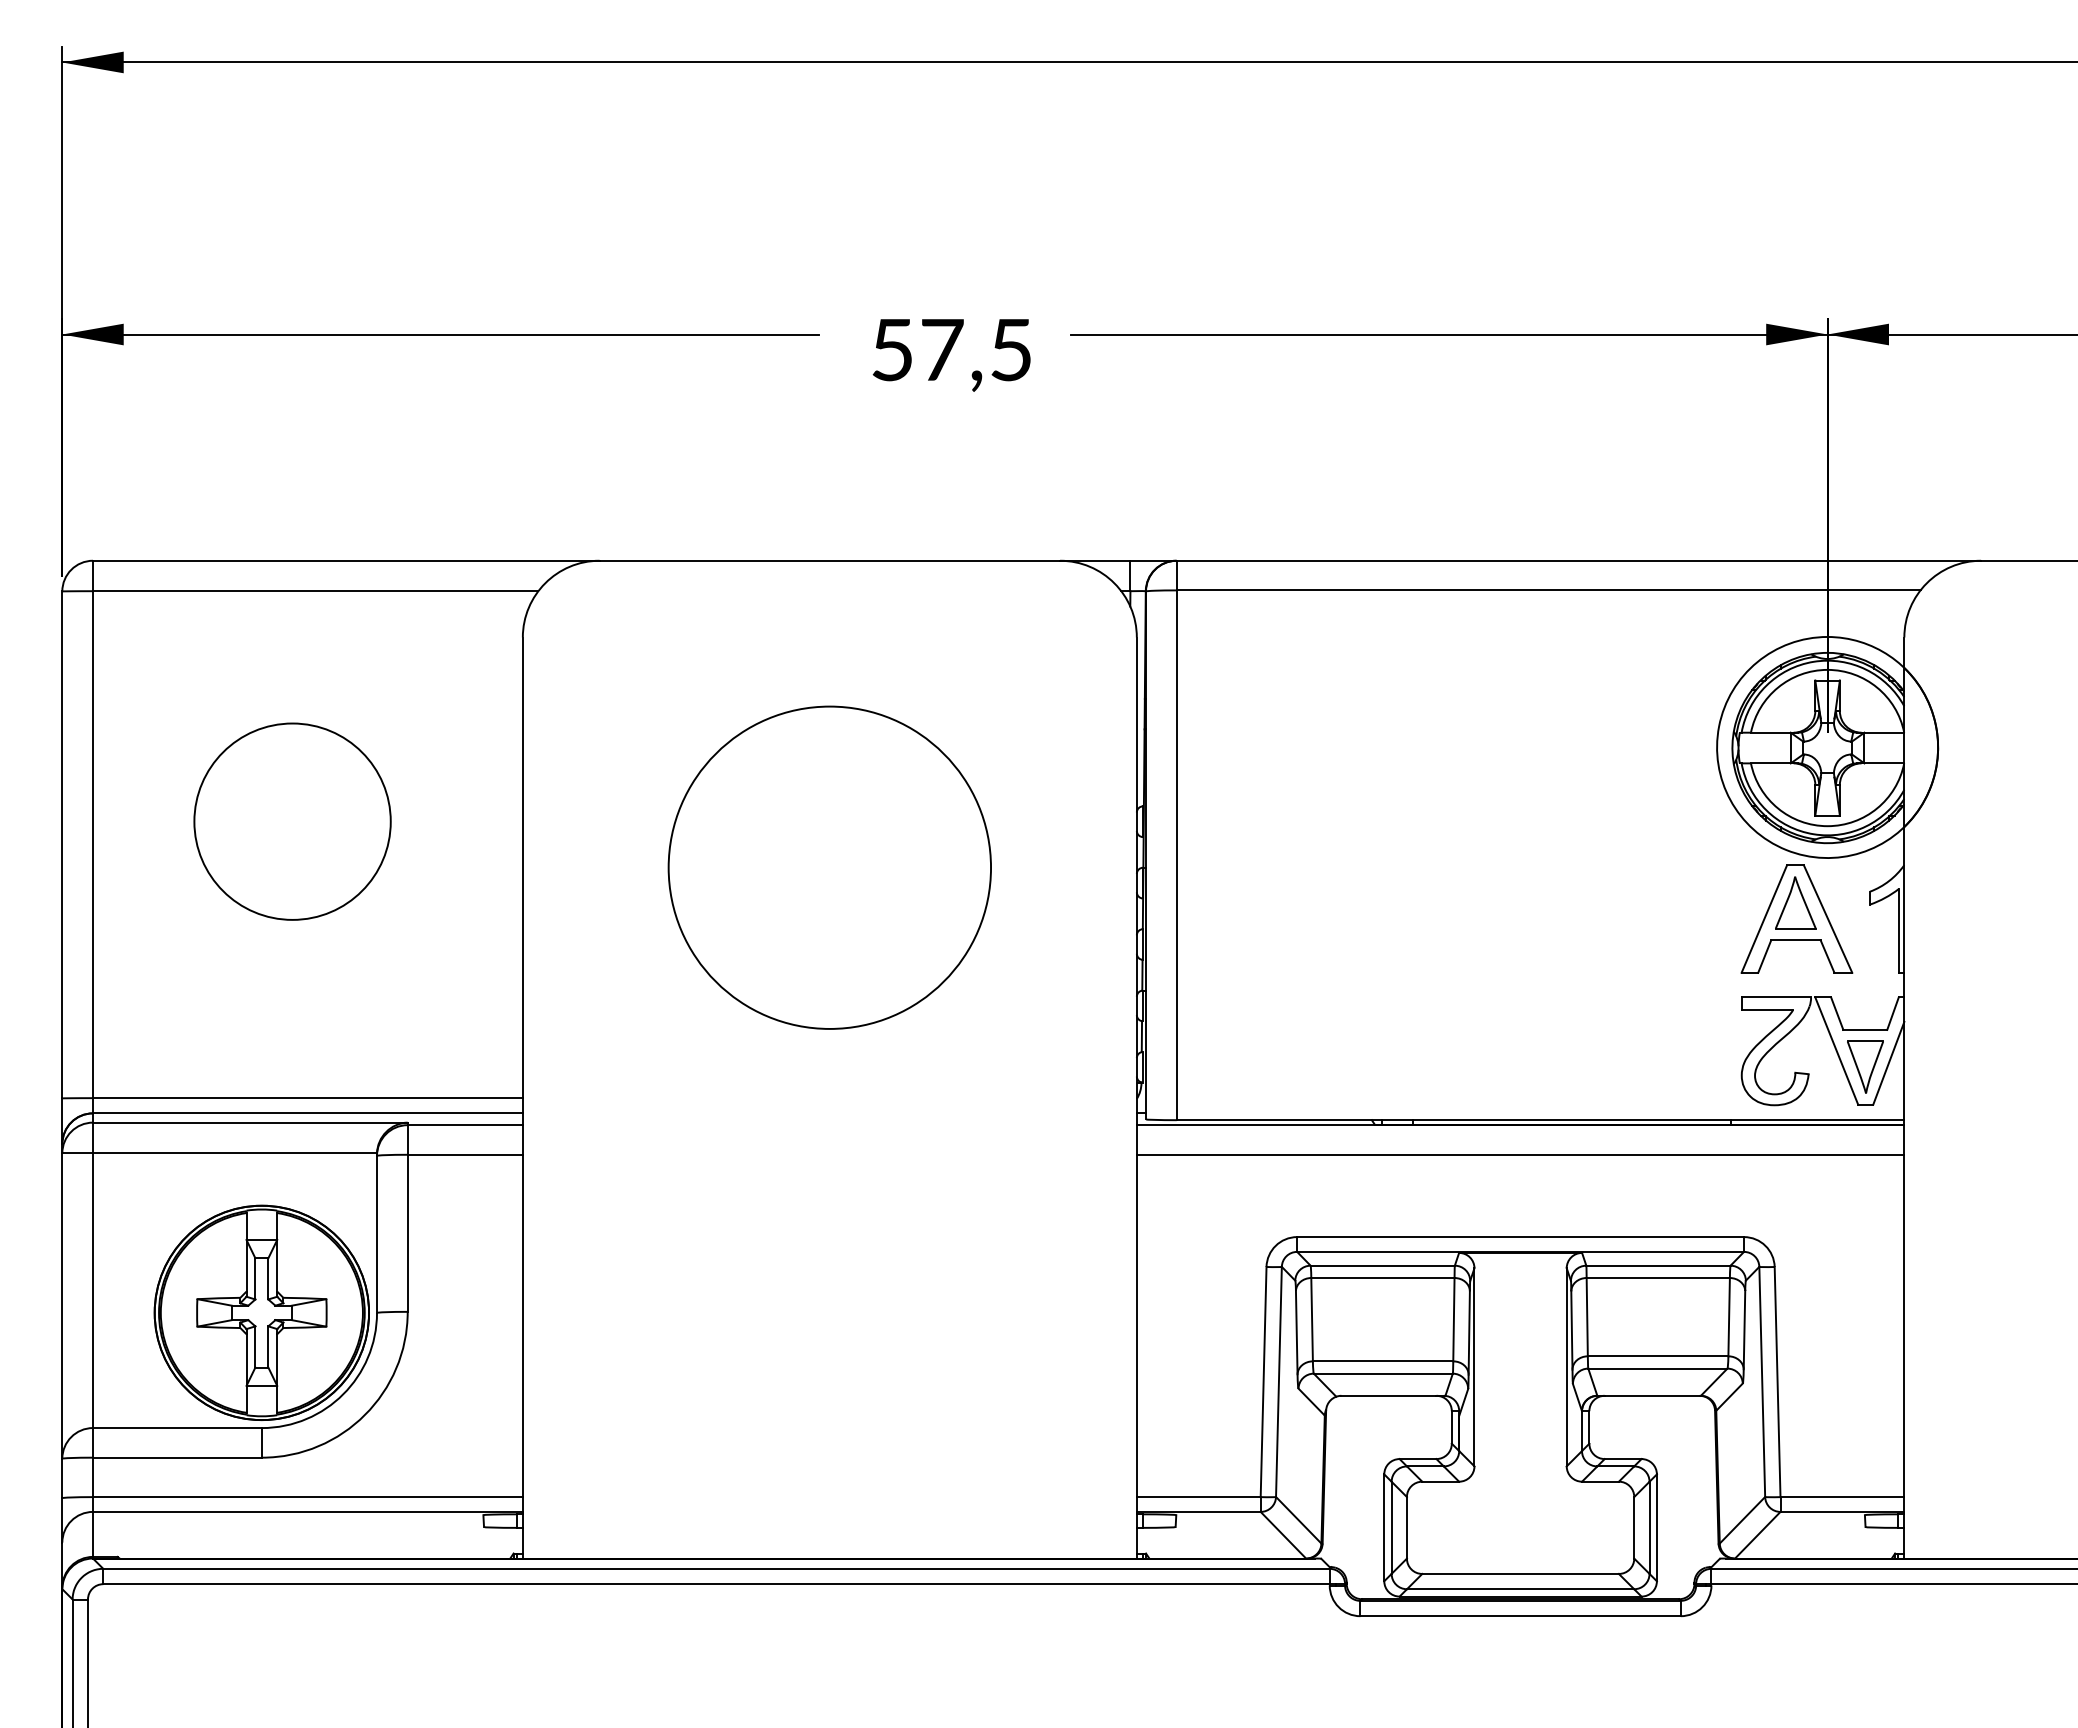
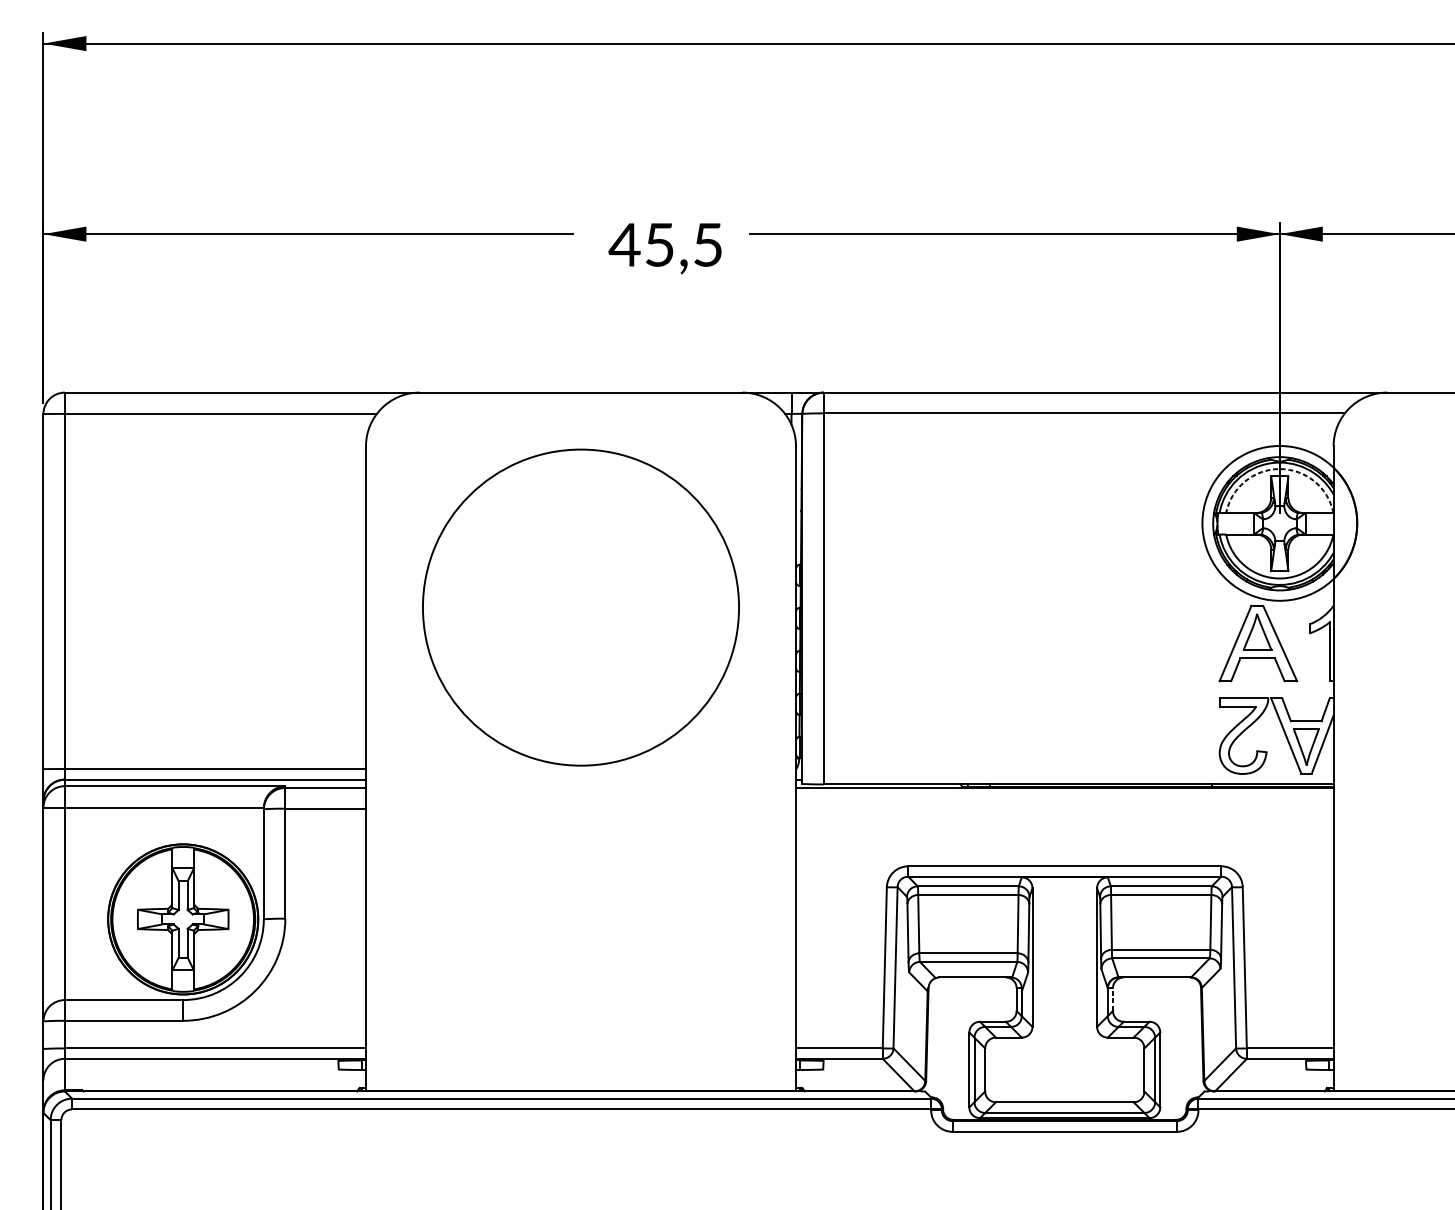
text: (916, 350) -> (641, 245), 57,5 -> 45,5
arc: (1827, 669) -> (1279, 468), solid -> dashed
part: (292, 821) -> (204, 575), removed
circle: (829, 867) -> (580, 607), size x1.4
line: (1520, 1154) -> (1064, 808), removed
line: (1589, 1426) -> (1113, 998), solid -> dashed

